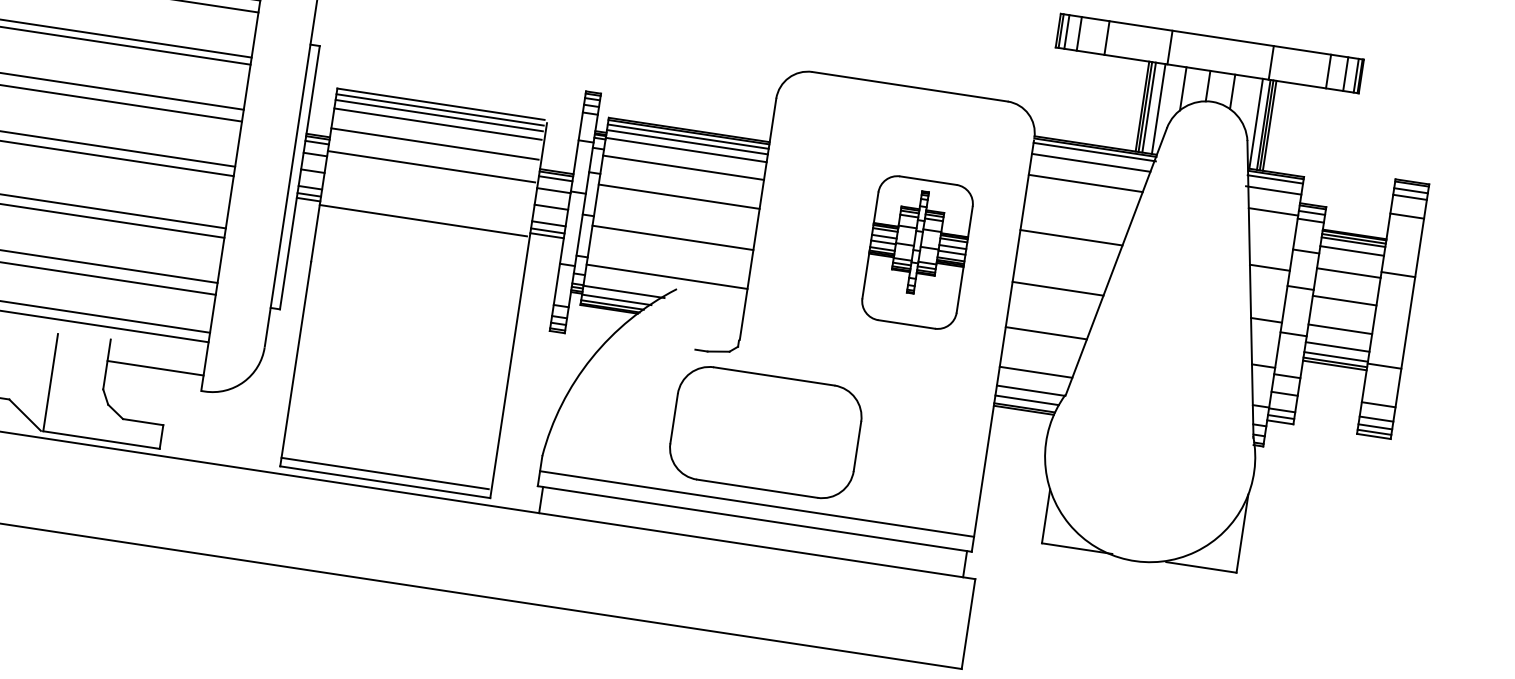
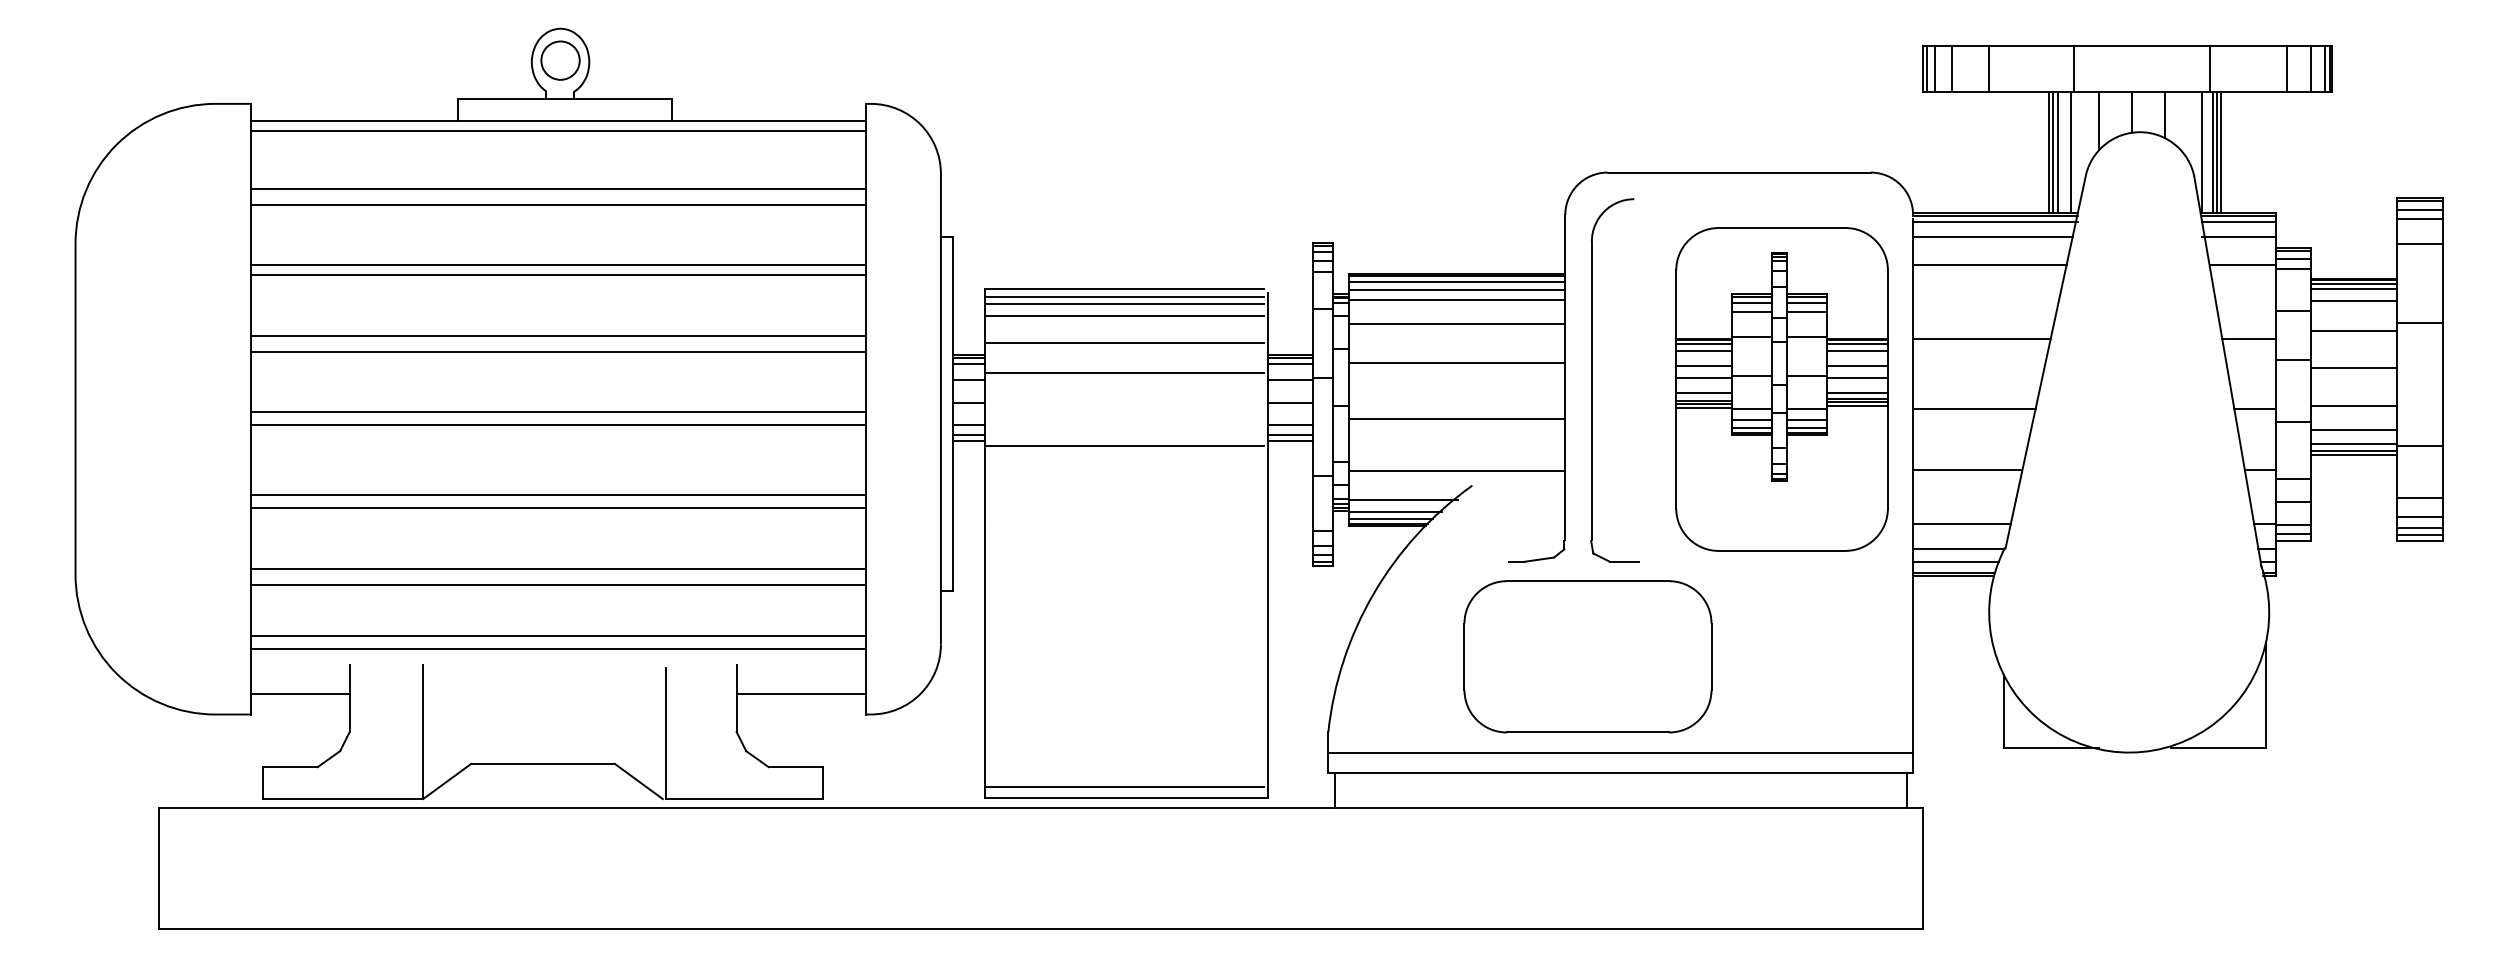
part: (777, 224) -> (1592, 380), added
part: (917, 252) -> (1781, 389), size x1.67
part: (765, 432) -> (1587, 656), moved

